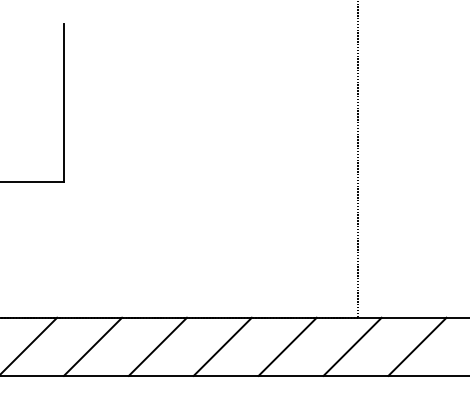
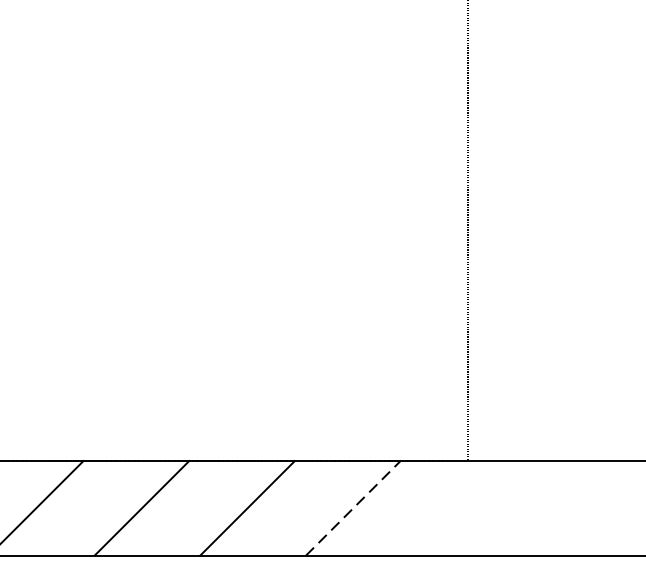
line: (288, 346) -> (354, 507), solid -> dashed
line: (352, 346) -> (458, 507), removed
line: (417, 346) -> (564, 507), removed

